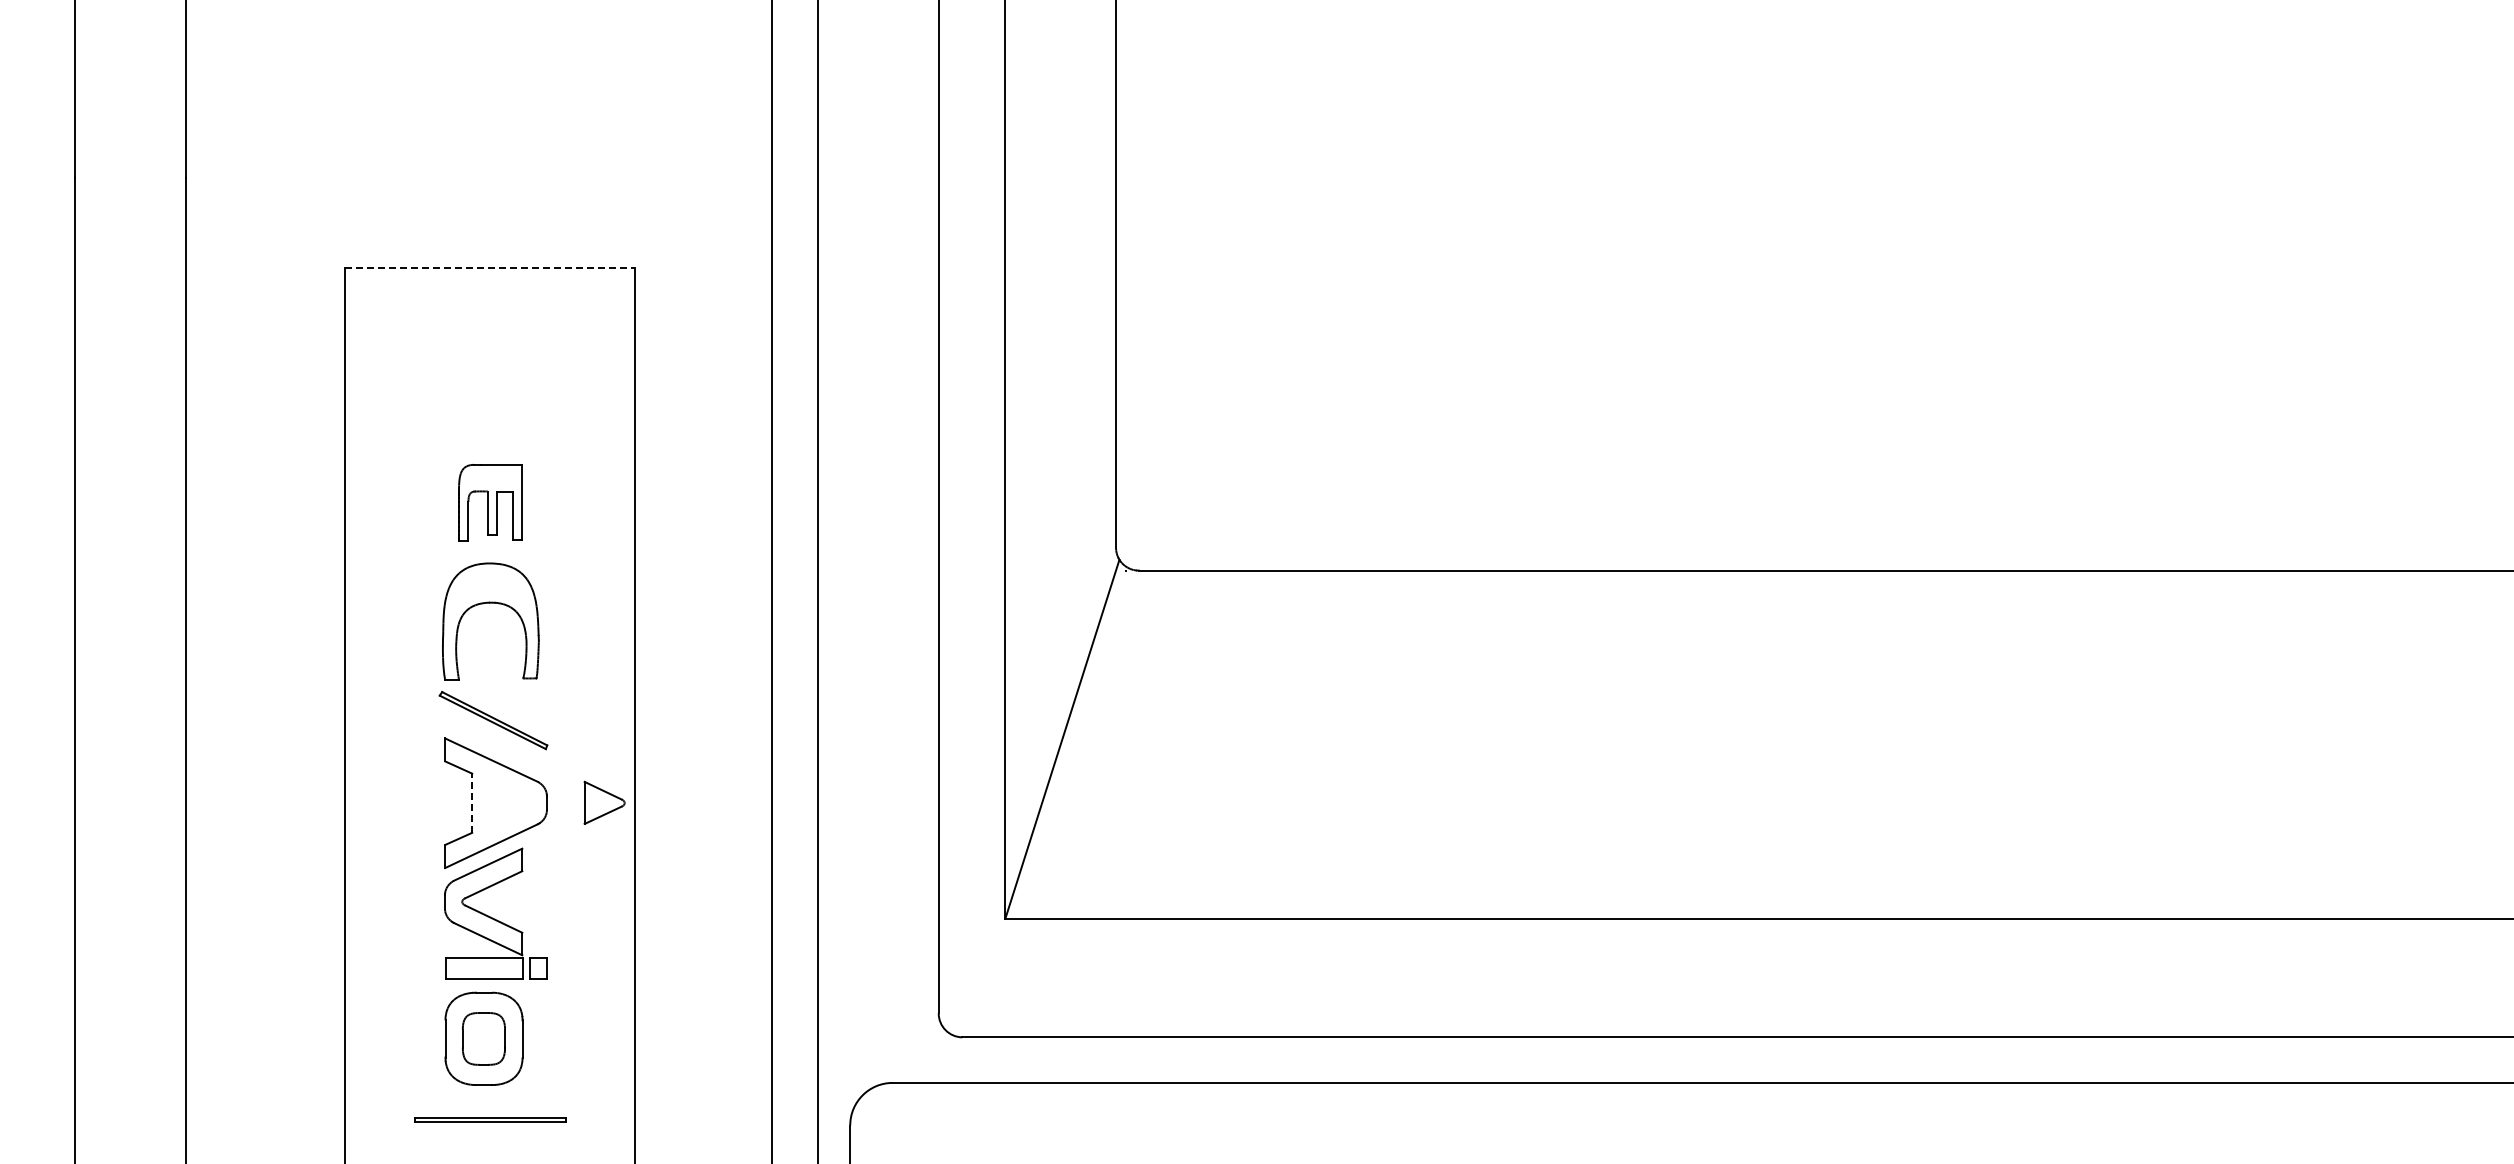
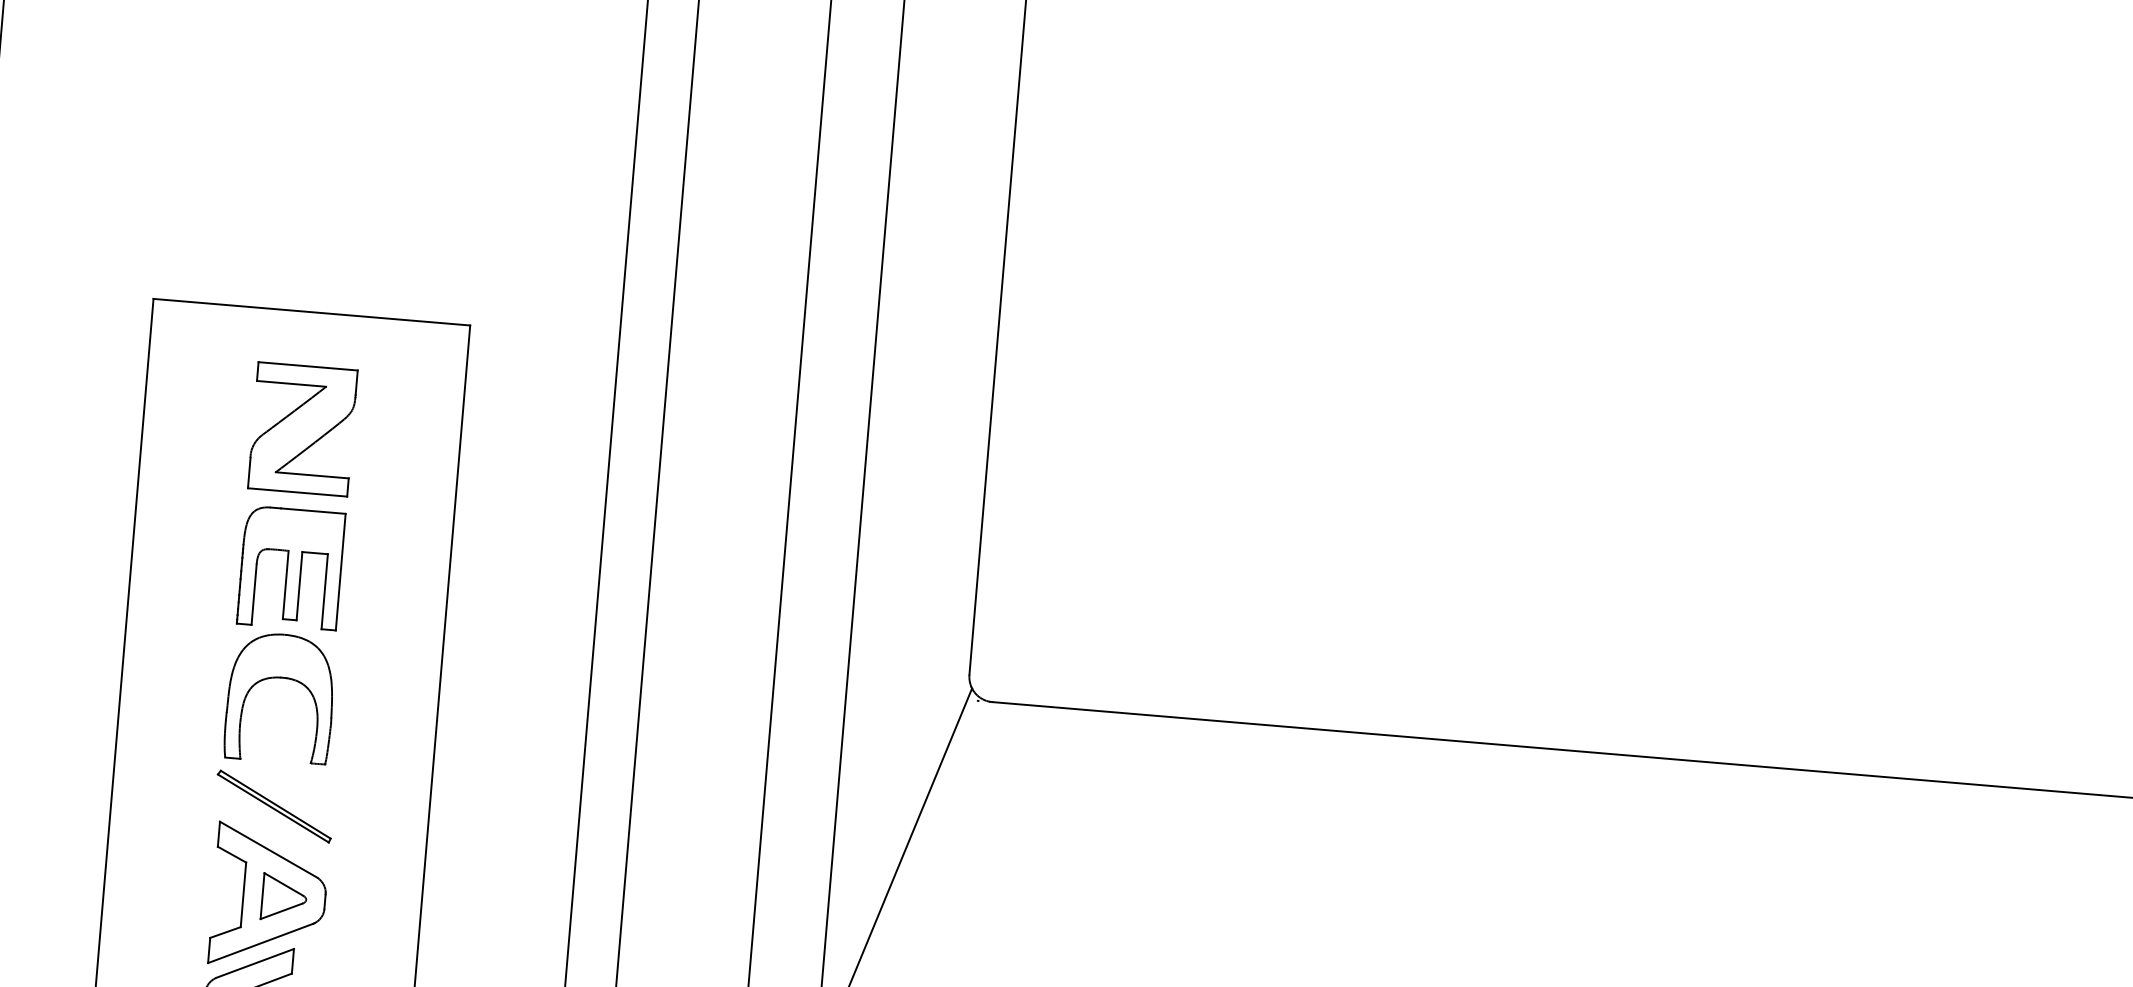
line: (490, 267) -> (312, 311), dashed -> solid
part: (490, 374) -> (302, 428), added
part: (490, 502) -> (290, 568), size x1.43
part: (604, 802) -> (284, 897), moved
line: (472, 803) -> (243, 895), dashed -> solid

